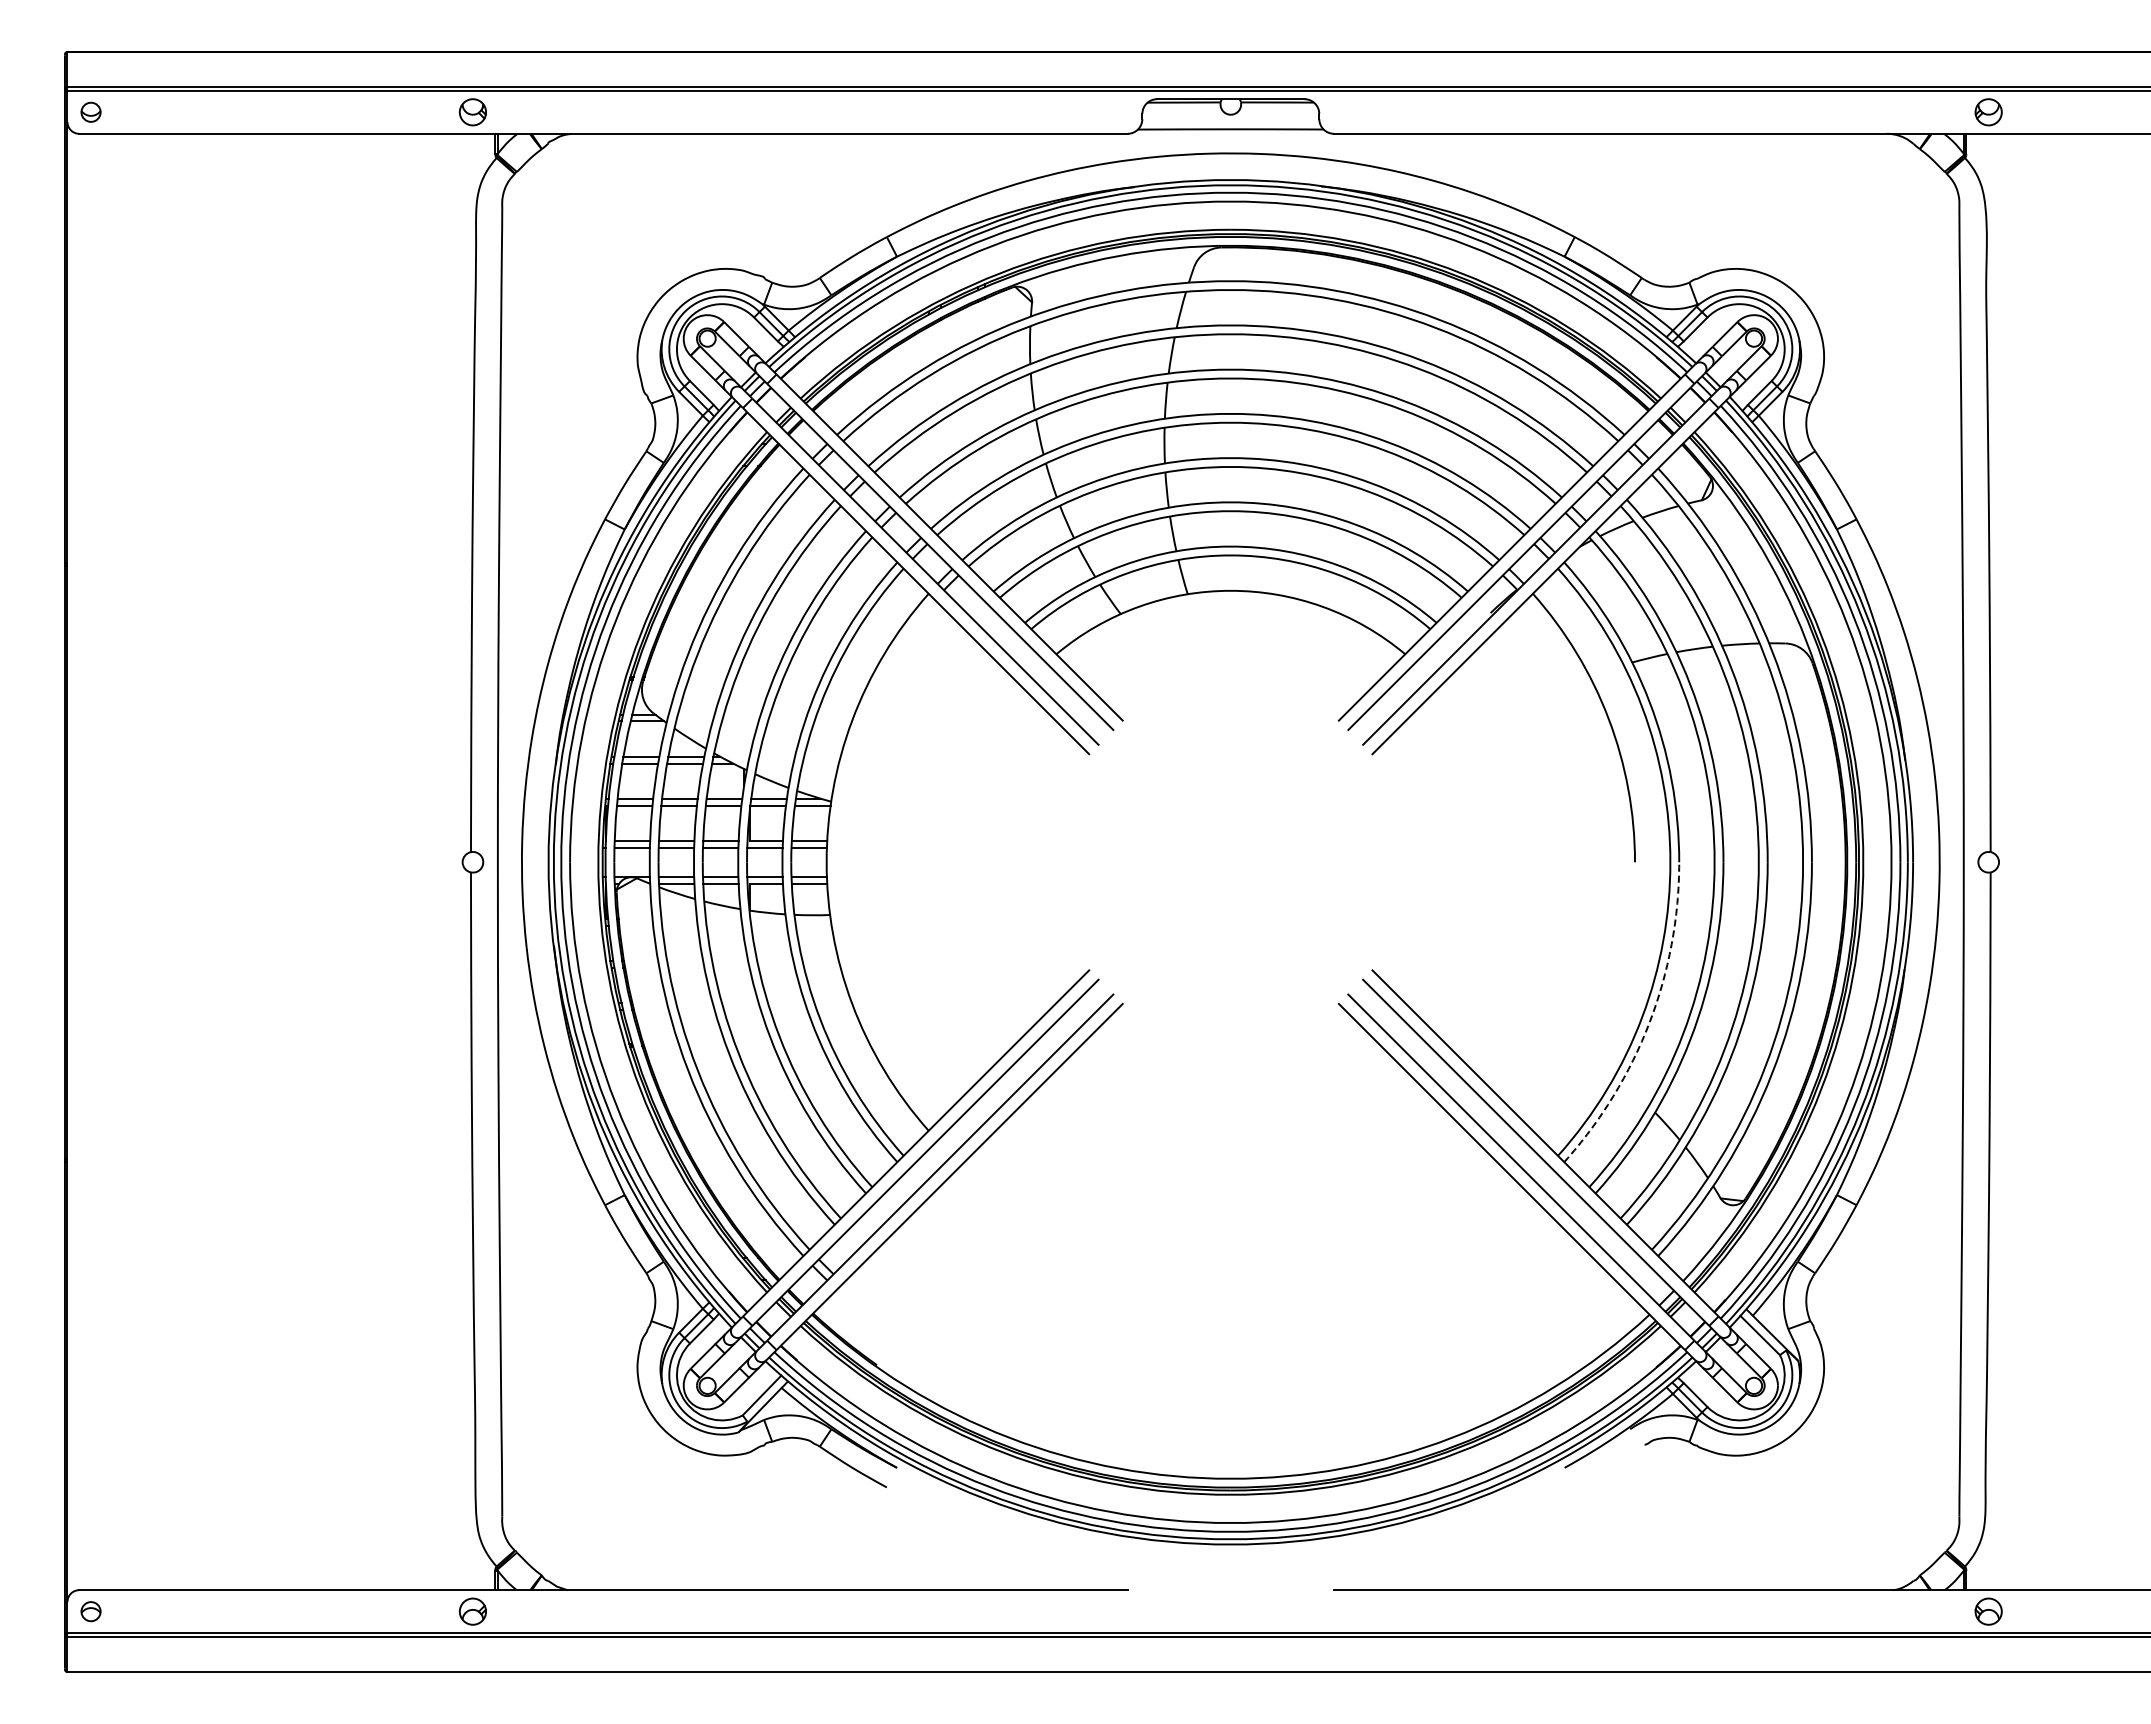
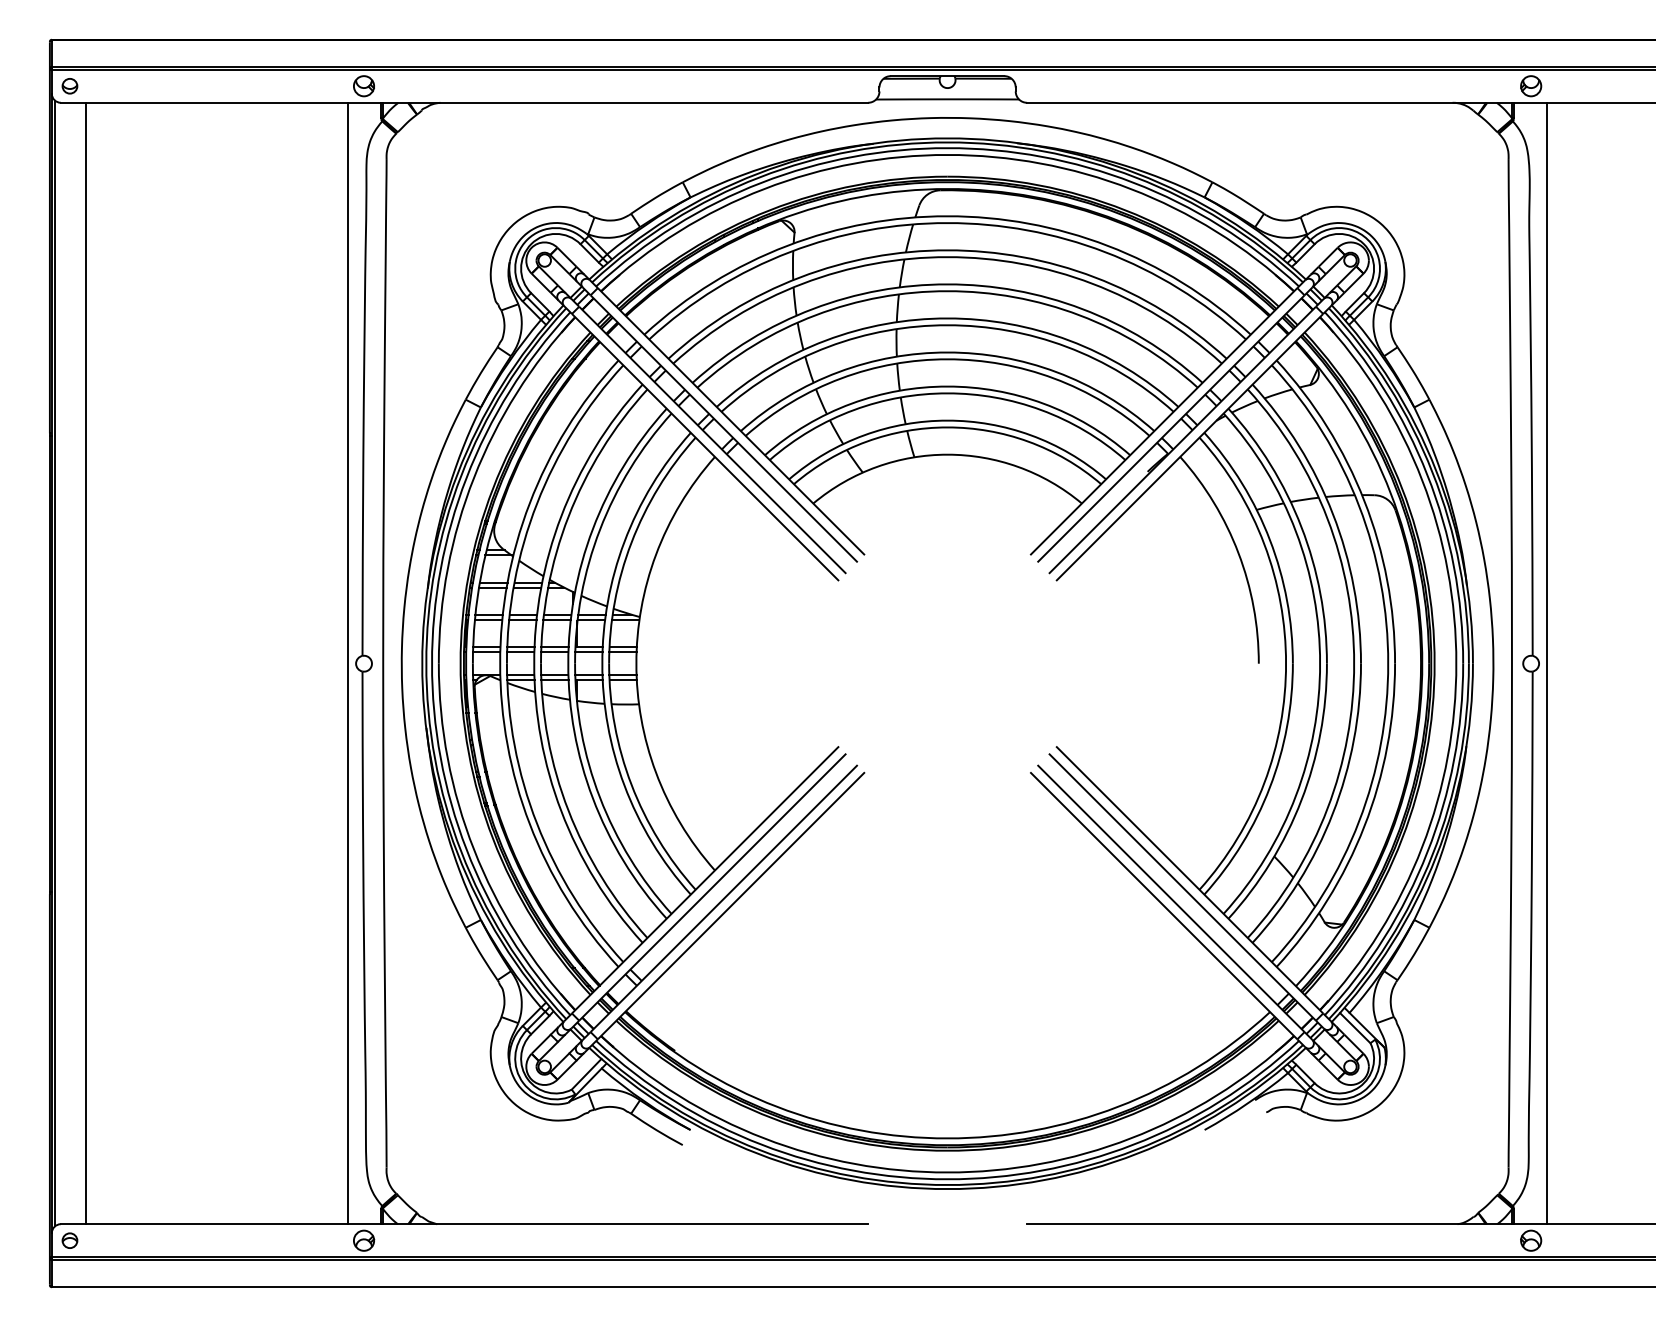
line: (72, 861) -> (55, 663), added
line: (111, 861) -> (85, 663), added
line: (452, 861) -> (348, 663), added
line: (2009, 861) -> (1547, 663), added
arc: (1649, 1022) -> (1269, 787), dashed -> solid

